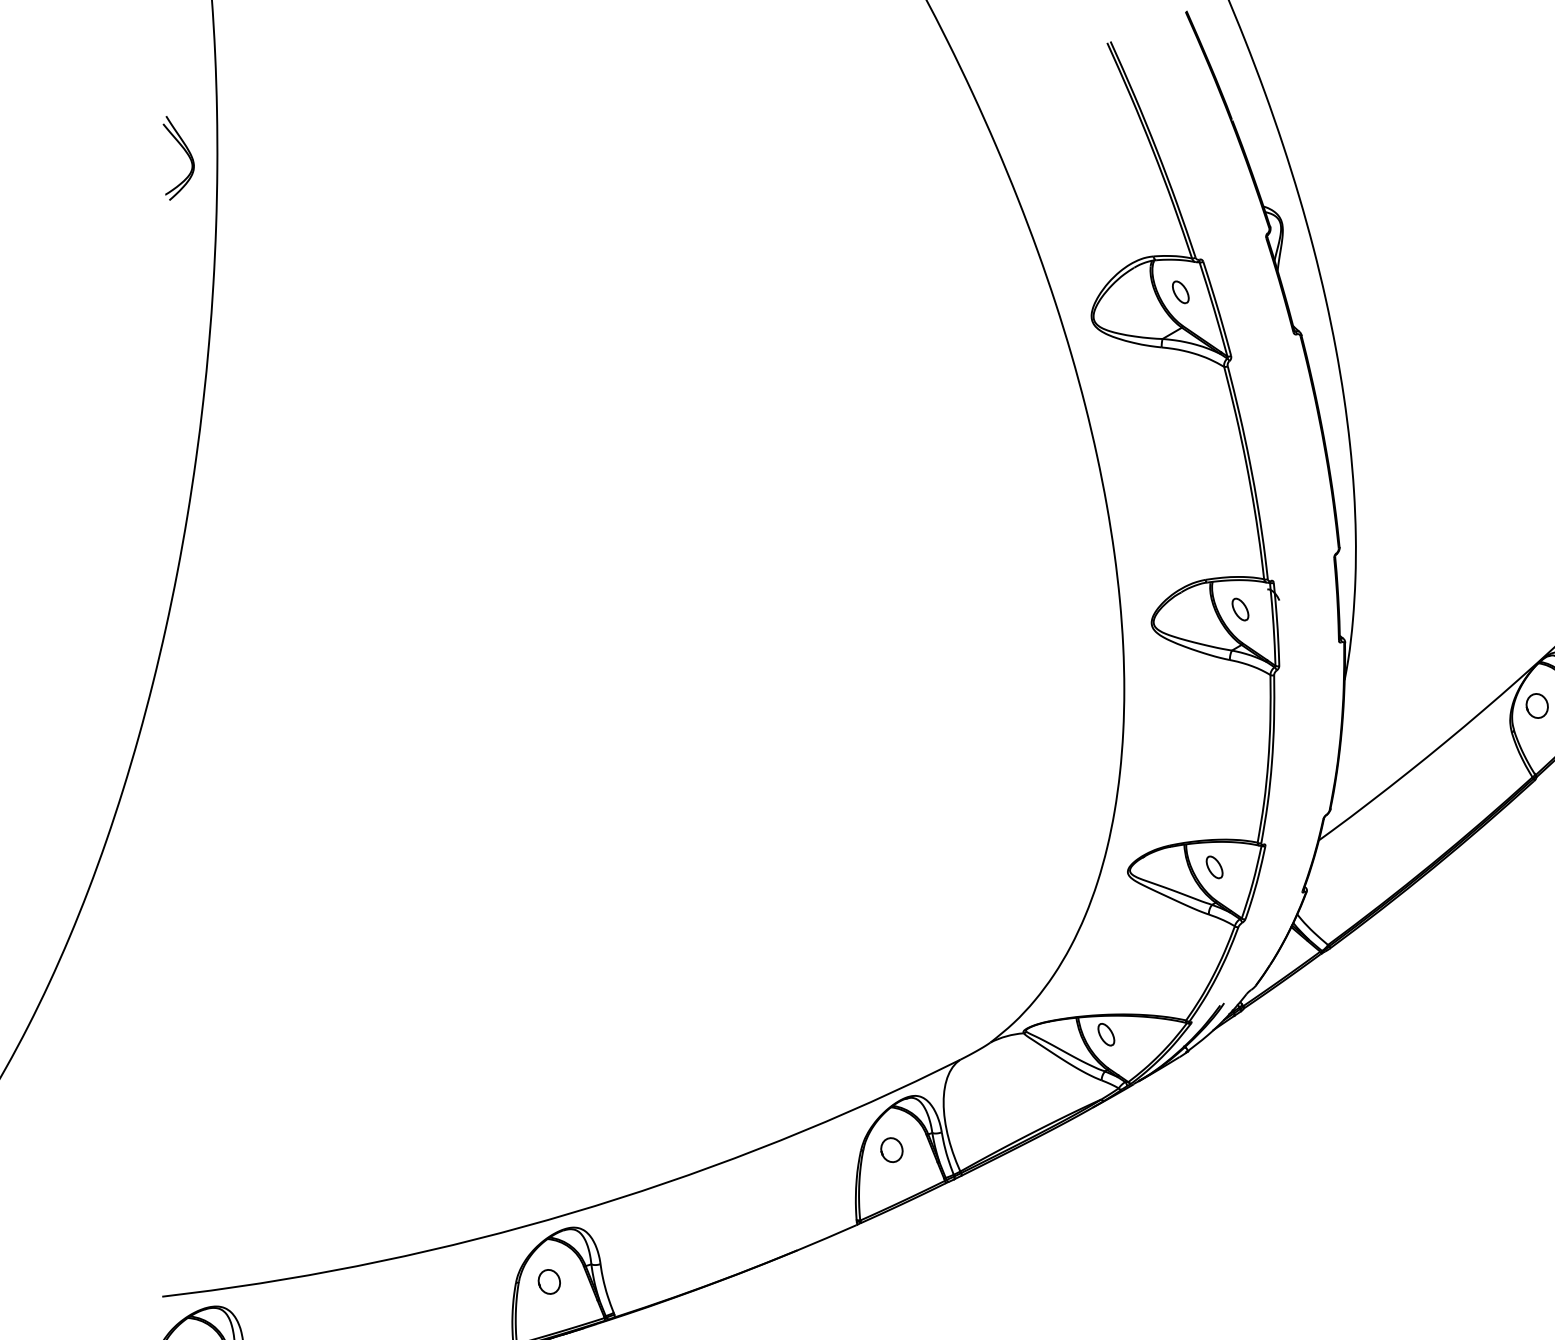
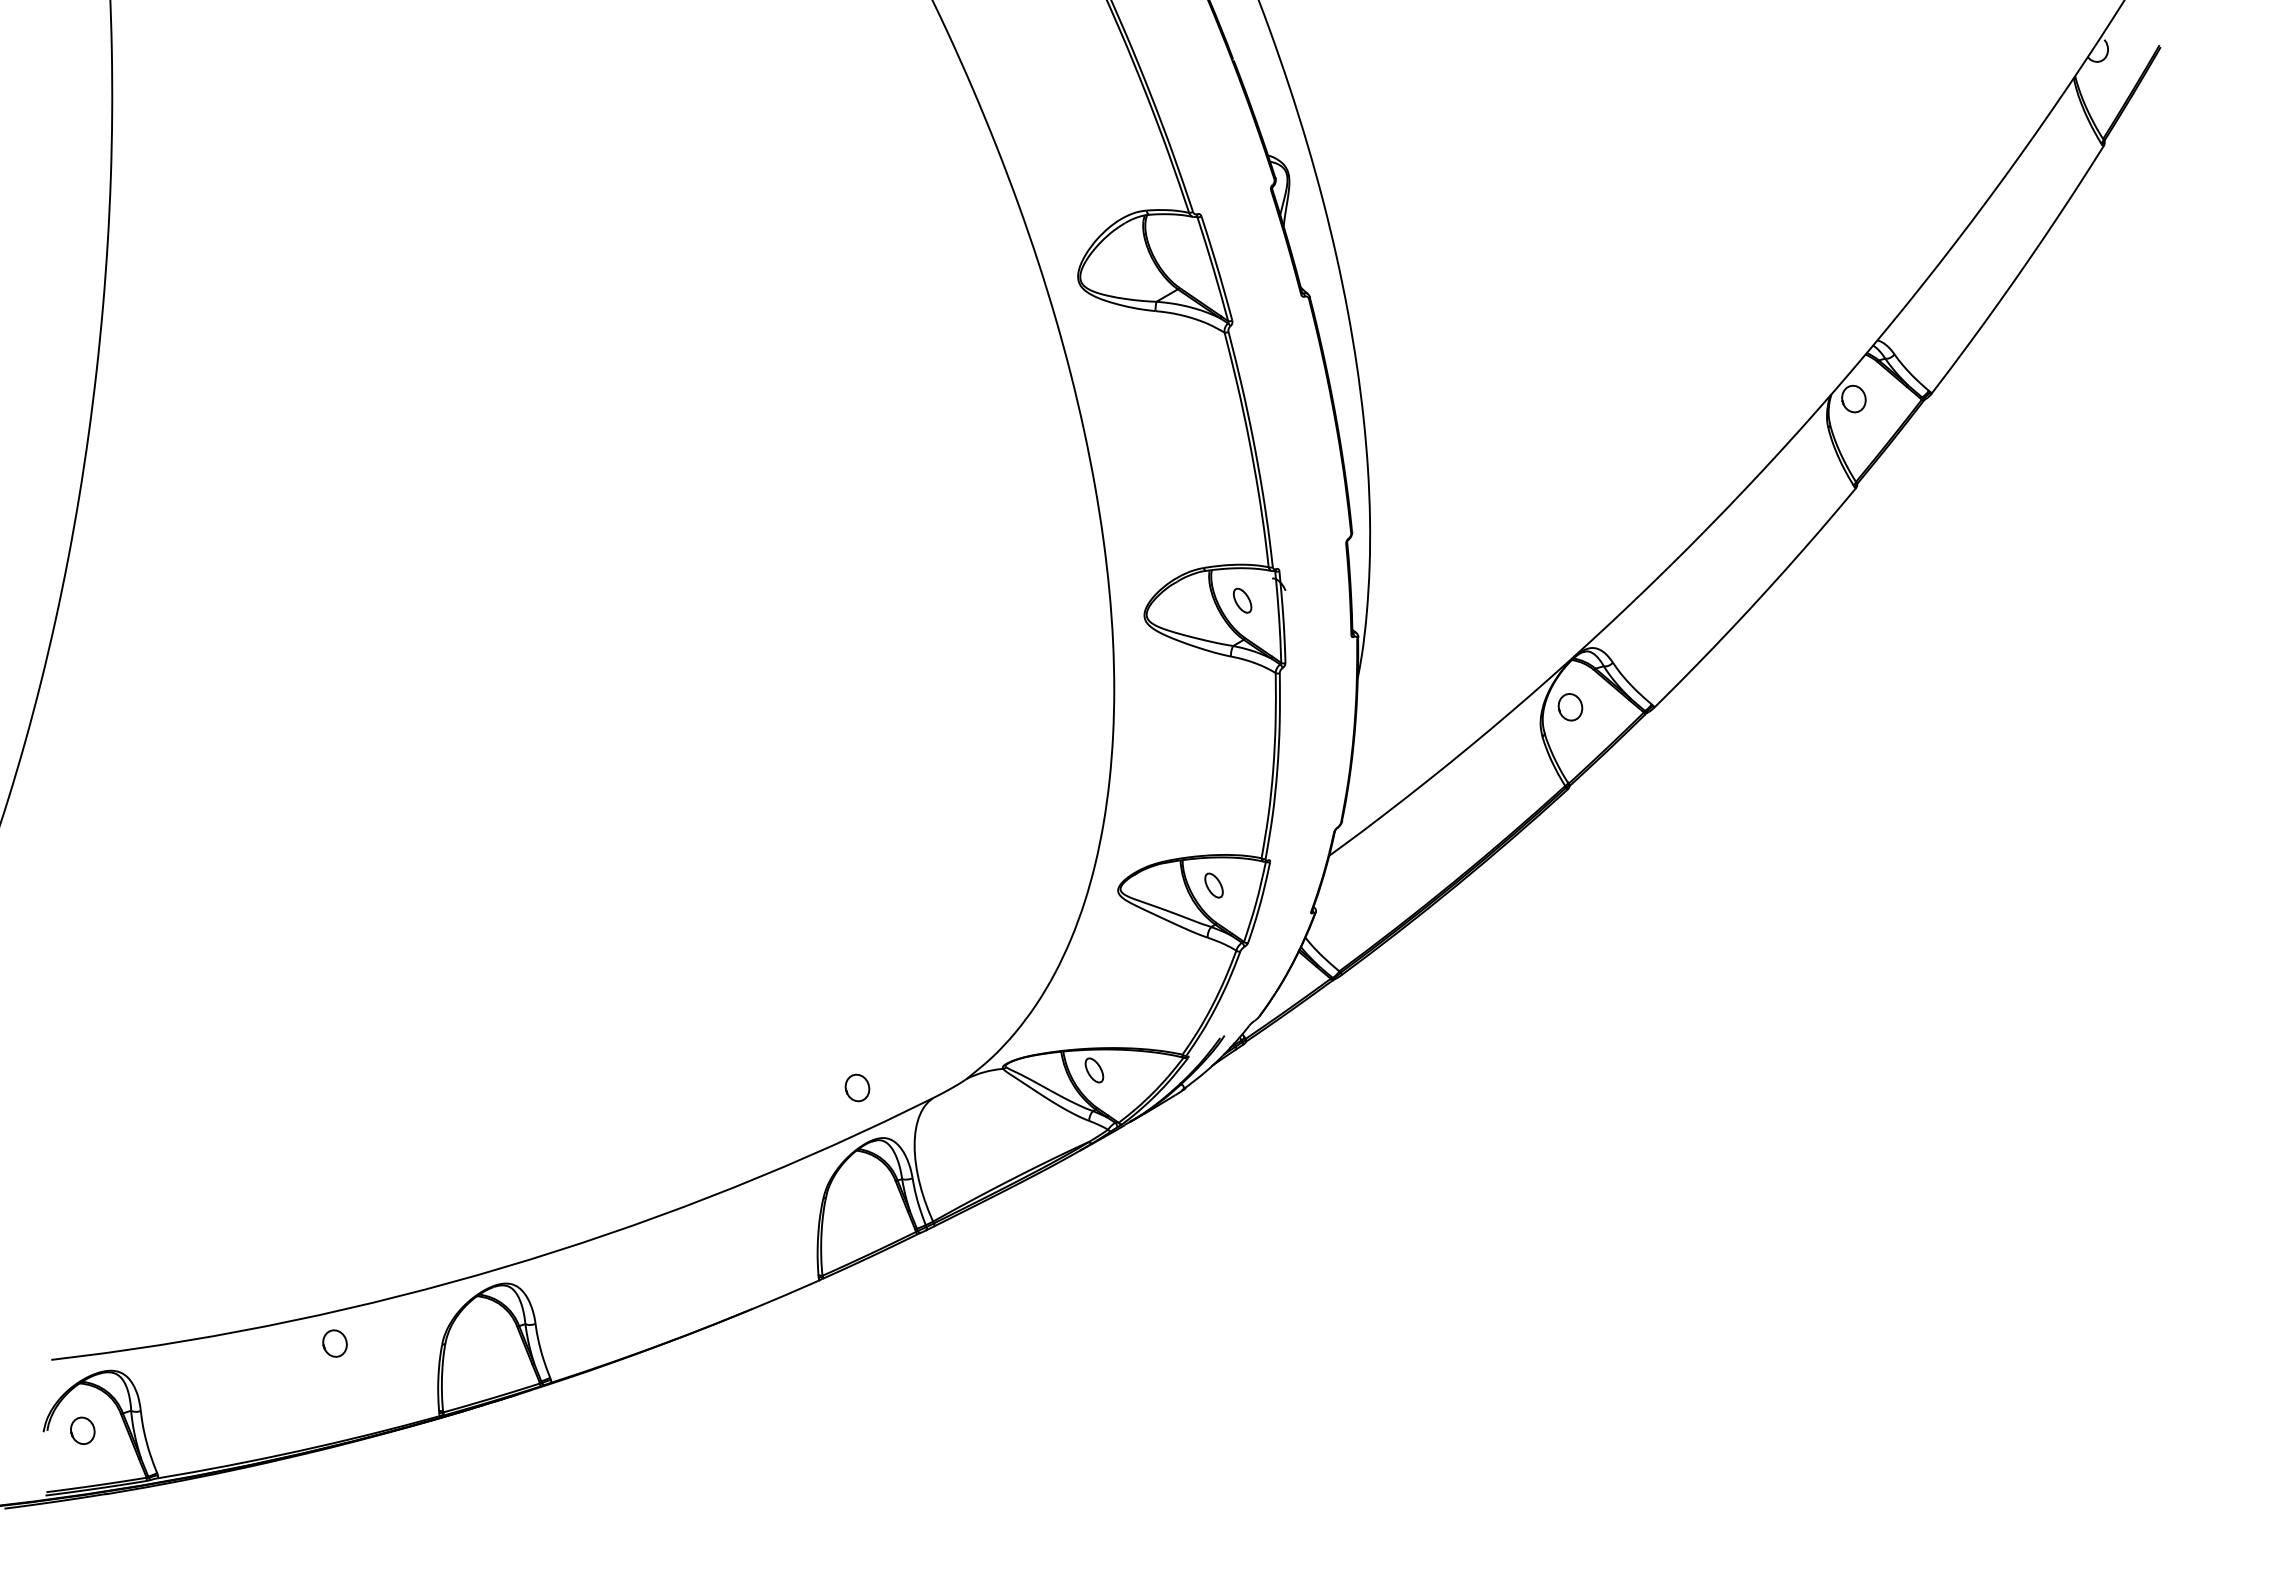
part: (185, 153) -> (77, 96), removed
part: (1180, 292) -> (1176, 250), removed
part: (891, 1149) -> (857, 1087), moved
part: (548, 1281) -> (334, 1343), moved

